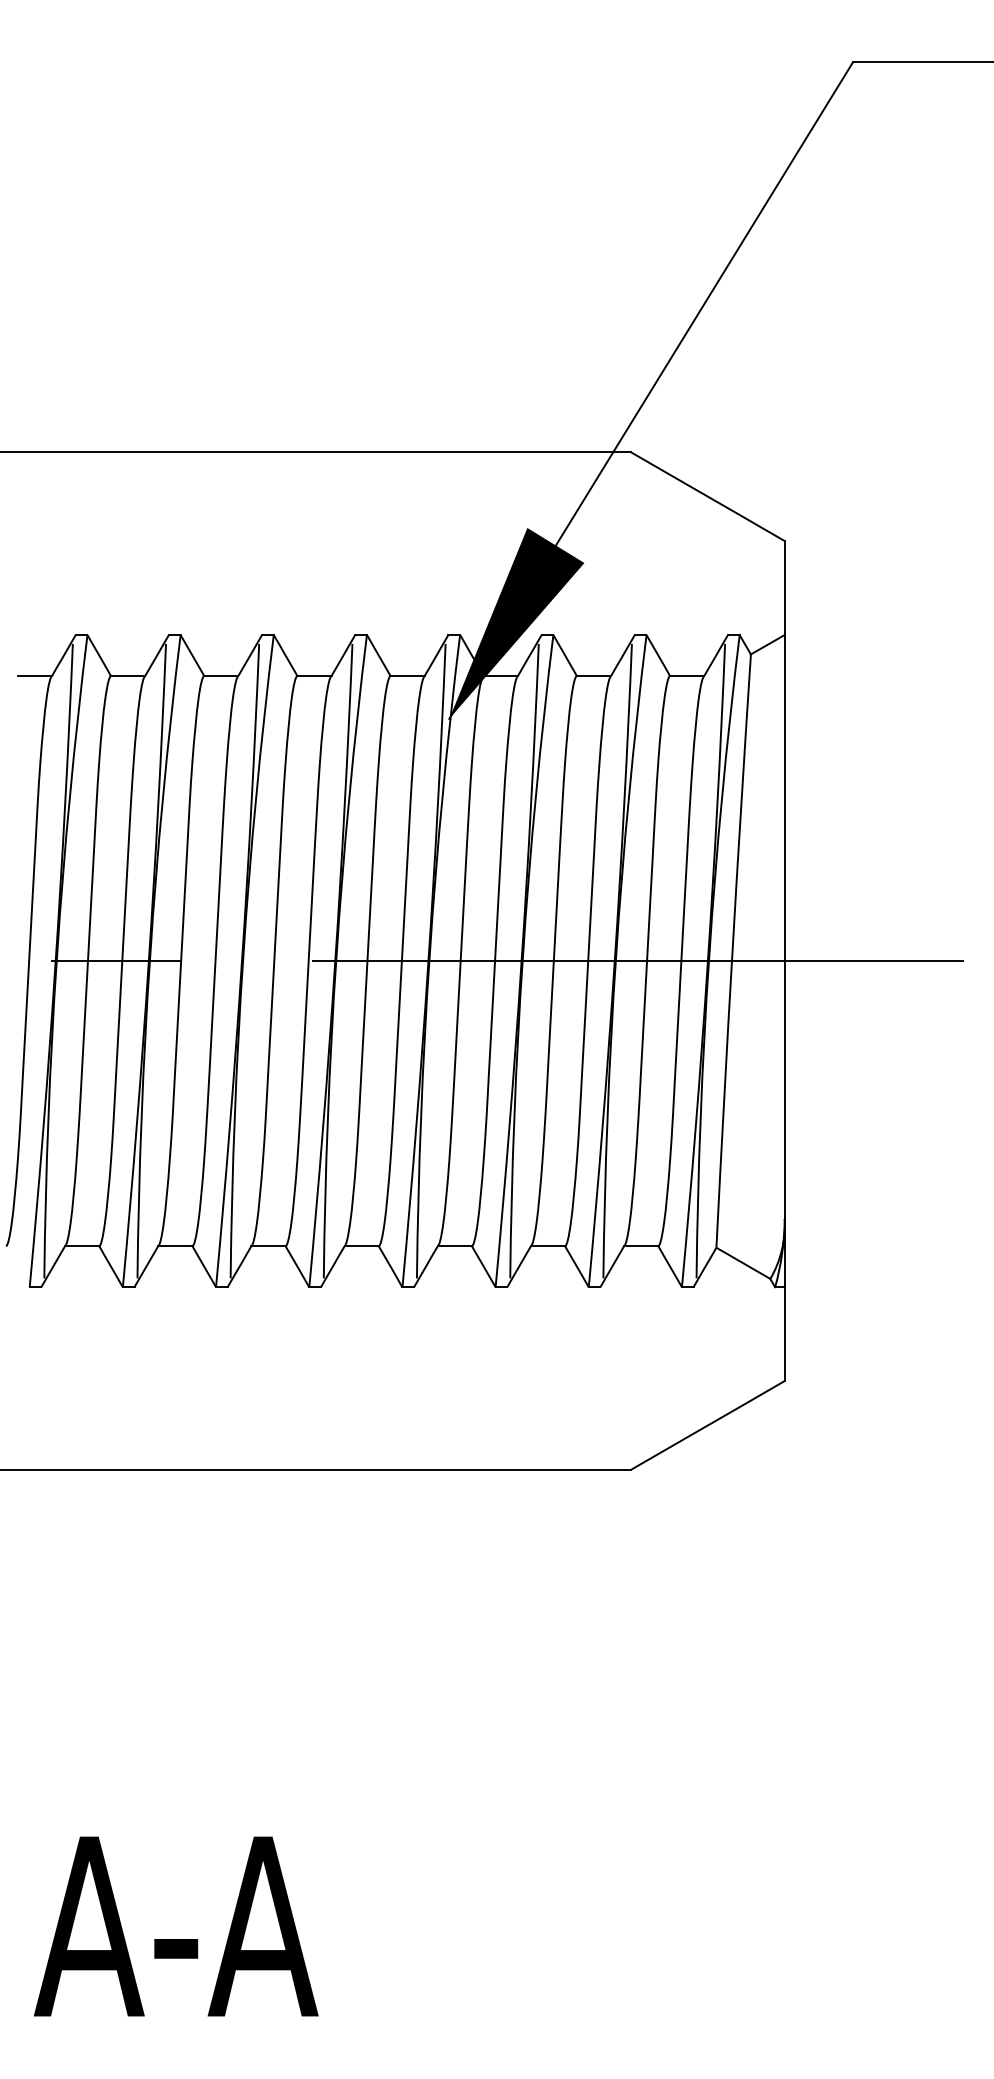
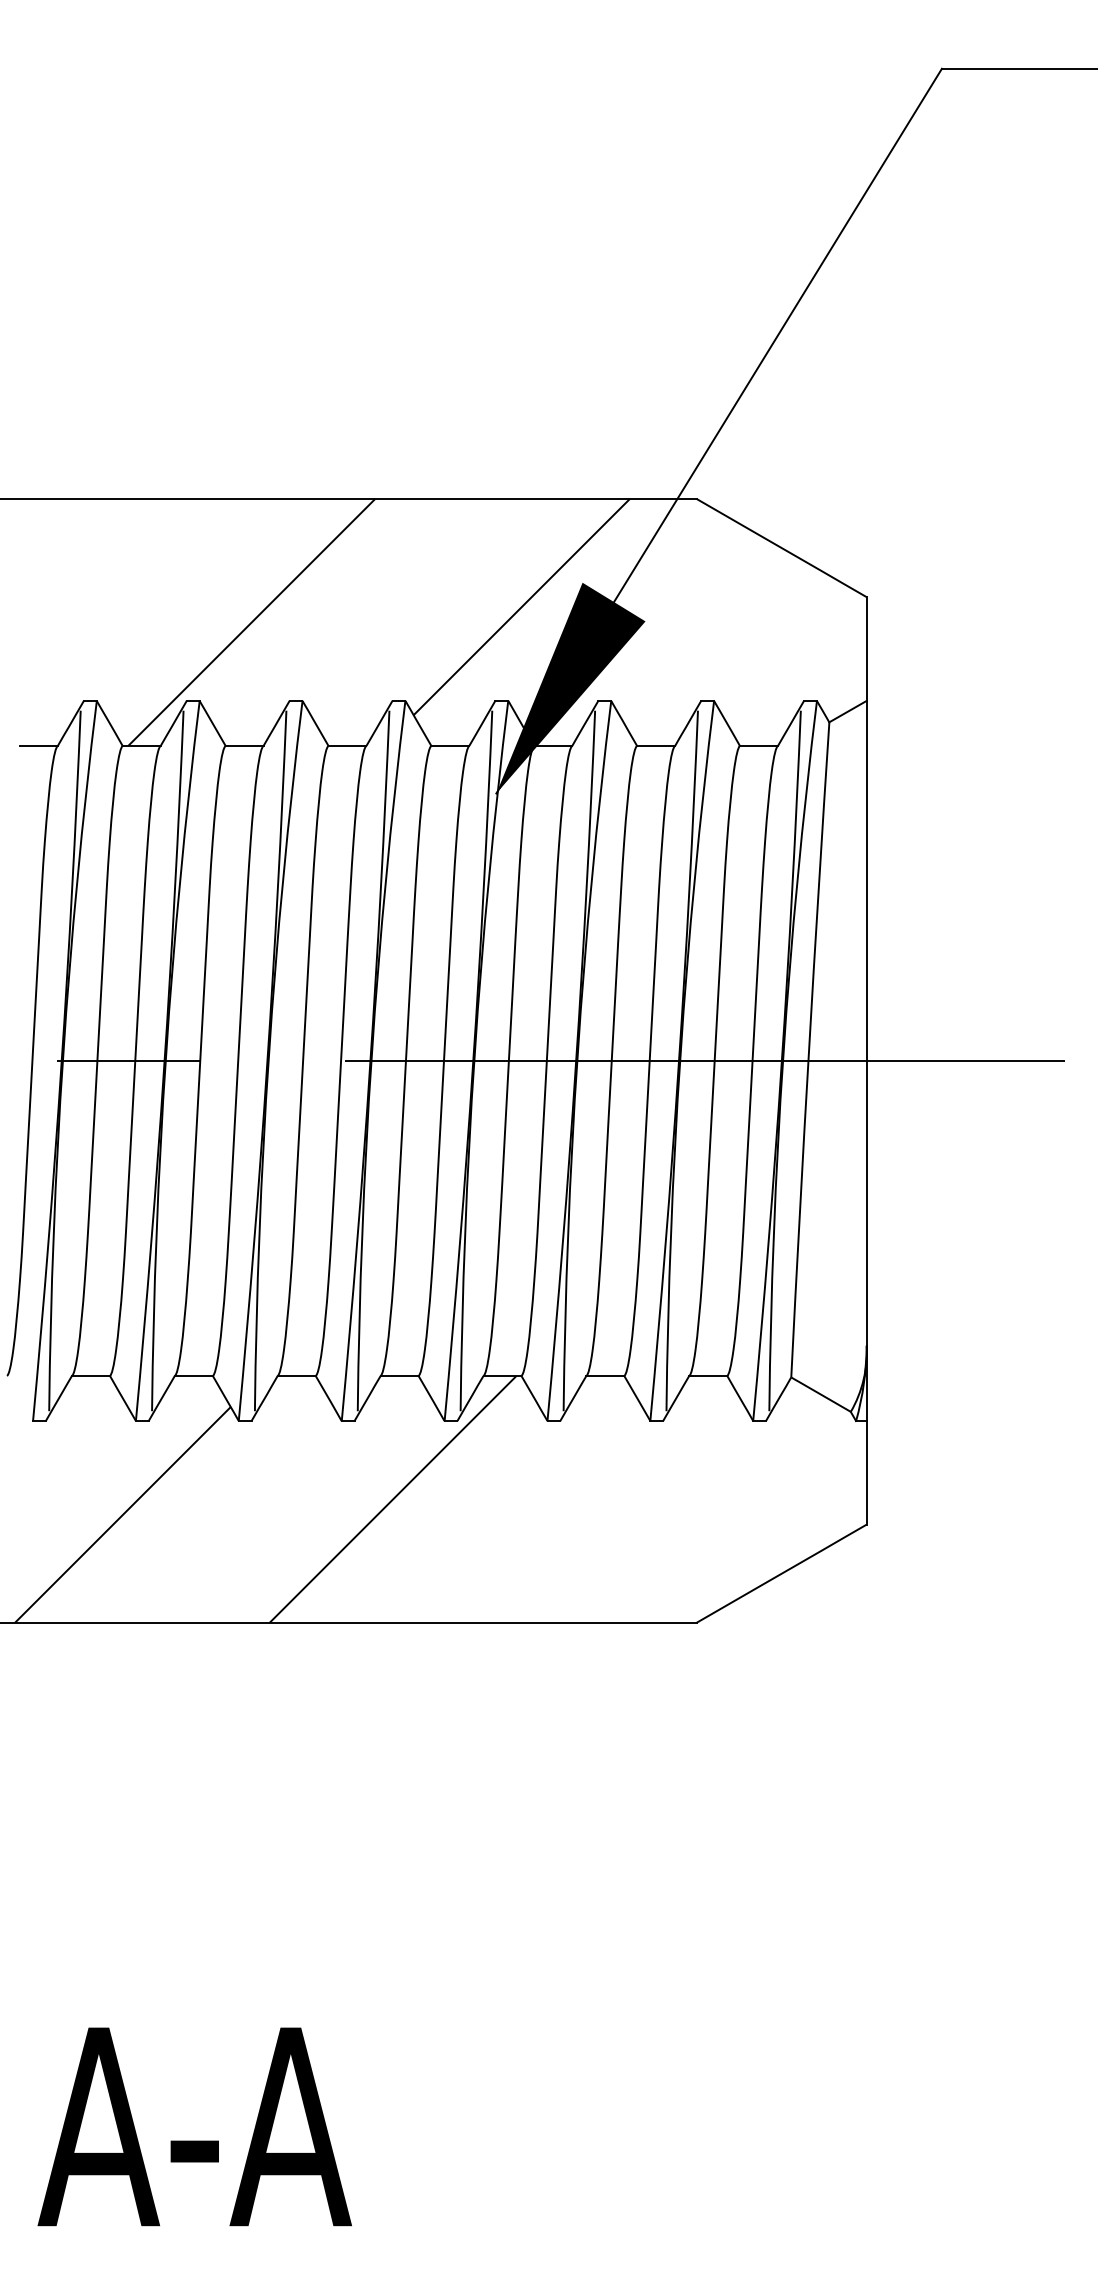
hatch: (342, 563) -> (378, 621), added
hatch: (240, 1357) -> (265, 1498), added

